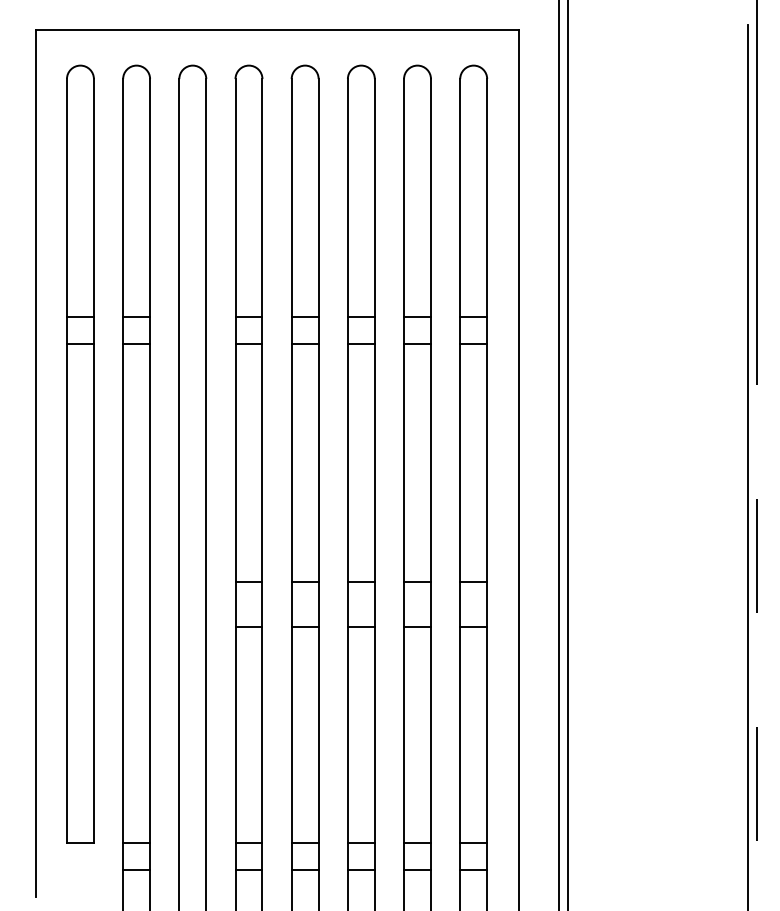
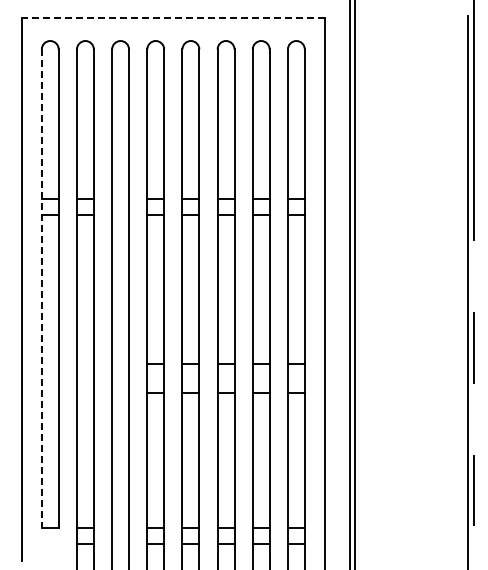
line: (275, 29) -> (172, 18), solid -> dashed
line: (66, 462) -> (41, 289), solid -> dashed

